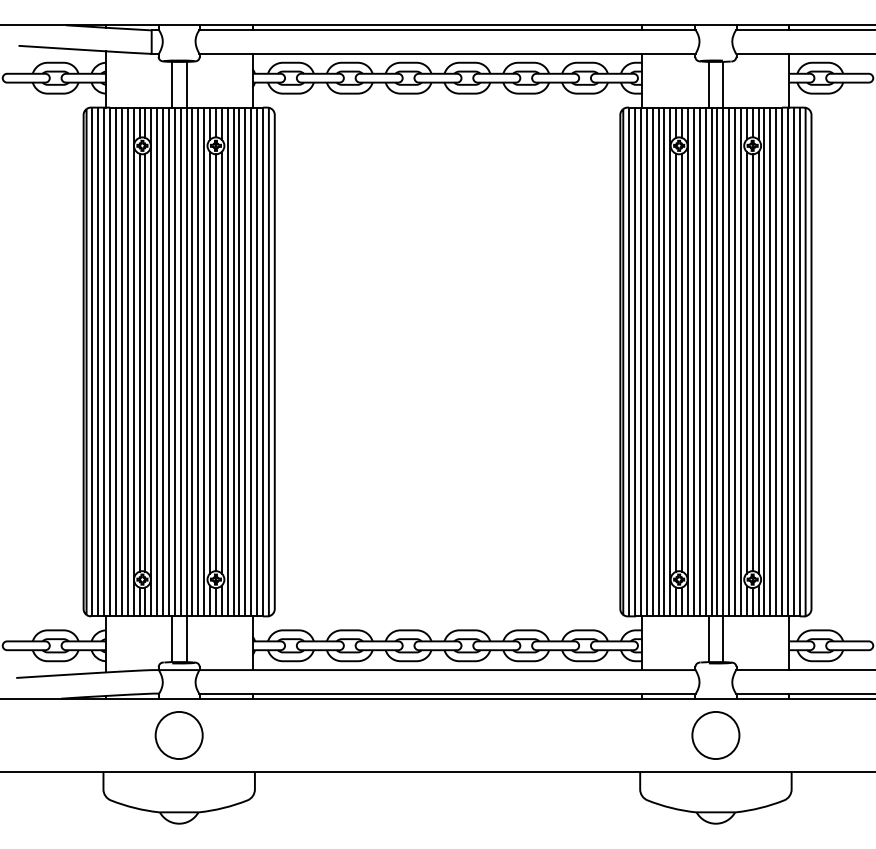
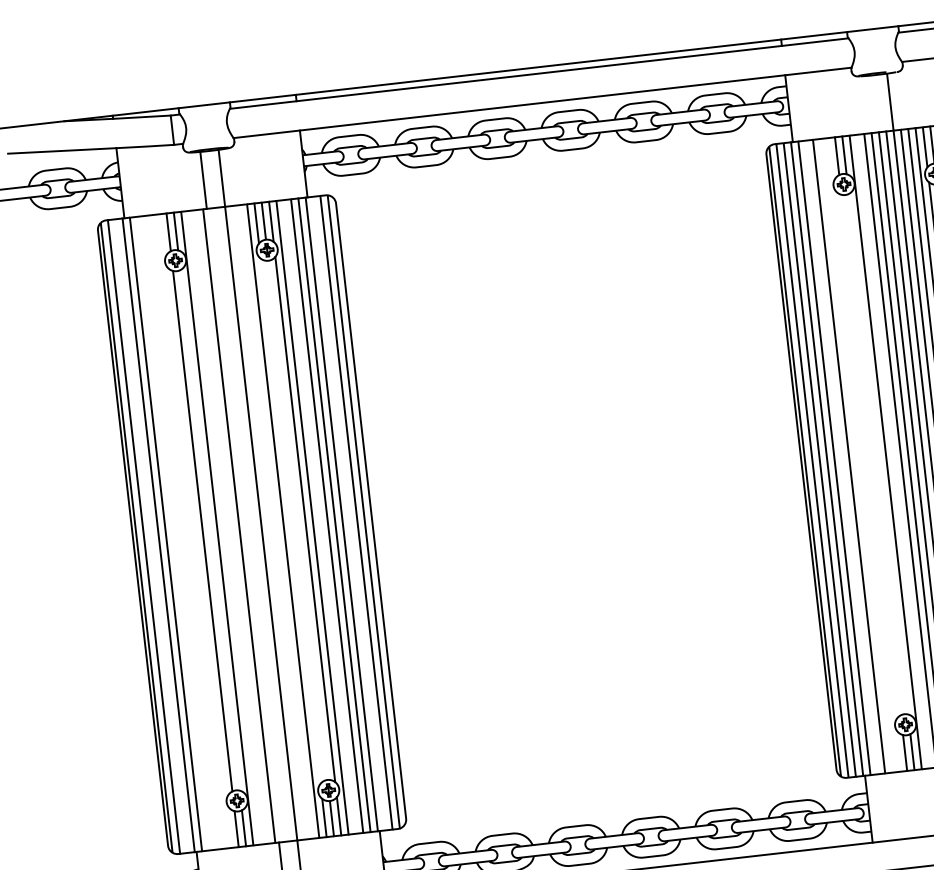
line: (708, 84) -> (871, 103), removed
line: (98, 361) -> (151, 535), removed
line: (115, 361) -> (172, 533), removed
line: (121, 361) -> (180, 532), removed
line: (127, 361) -> (187, 531), removed
line: (133, 361) -> (195, 530), removed
line: (157, 361) -> (224, 527), removed
line: (163, 361) -> (232, 526), removed
line: (174, 361) -> (246, 524), removed
line: (180, 361) -> (253, 523), removed
line: (192, 361) -> (268, 522), removed
line: (198, 361) -> (276, 521), removed
line: (233, 361) -> (319, 516), removed
line: (257, 361) -> (349, 512), removed
line: (652, 361) -> (841, 456), removed
line: (664, 361) -> (856, 455), removed
line: (670, 361) -> (863, 454), removed
line: (693, 361) -> (892, 451), removed
line: (145, 362) -> (210, 530), removed
line: (210, 362) -> (291, 520), removed
line: (215, 362) -> (297, 520), removed
line: (676, 362) -> (871, 454), removed
line: (682, 362) -> (878, 453), removed

